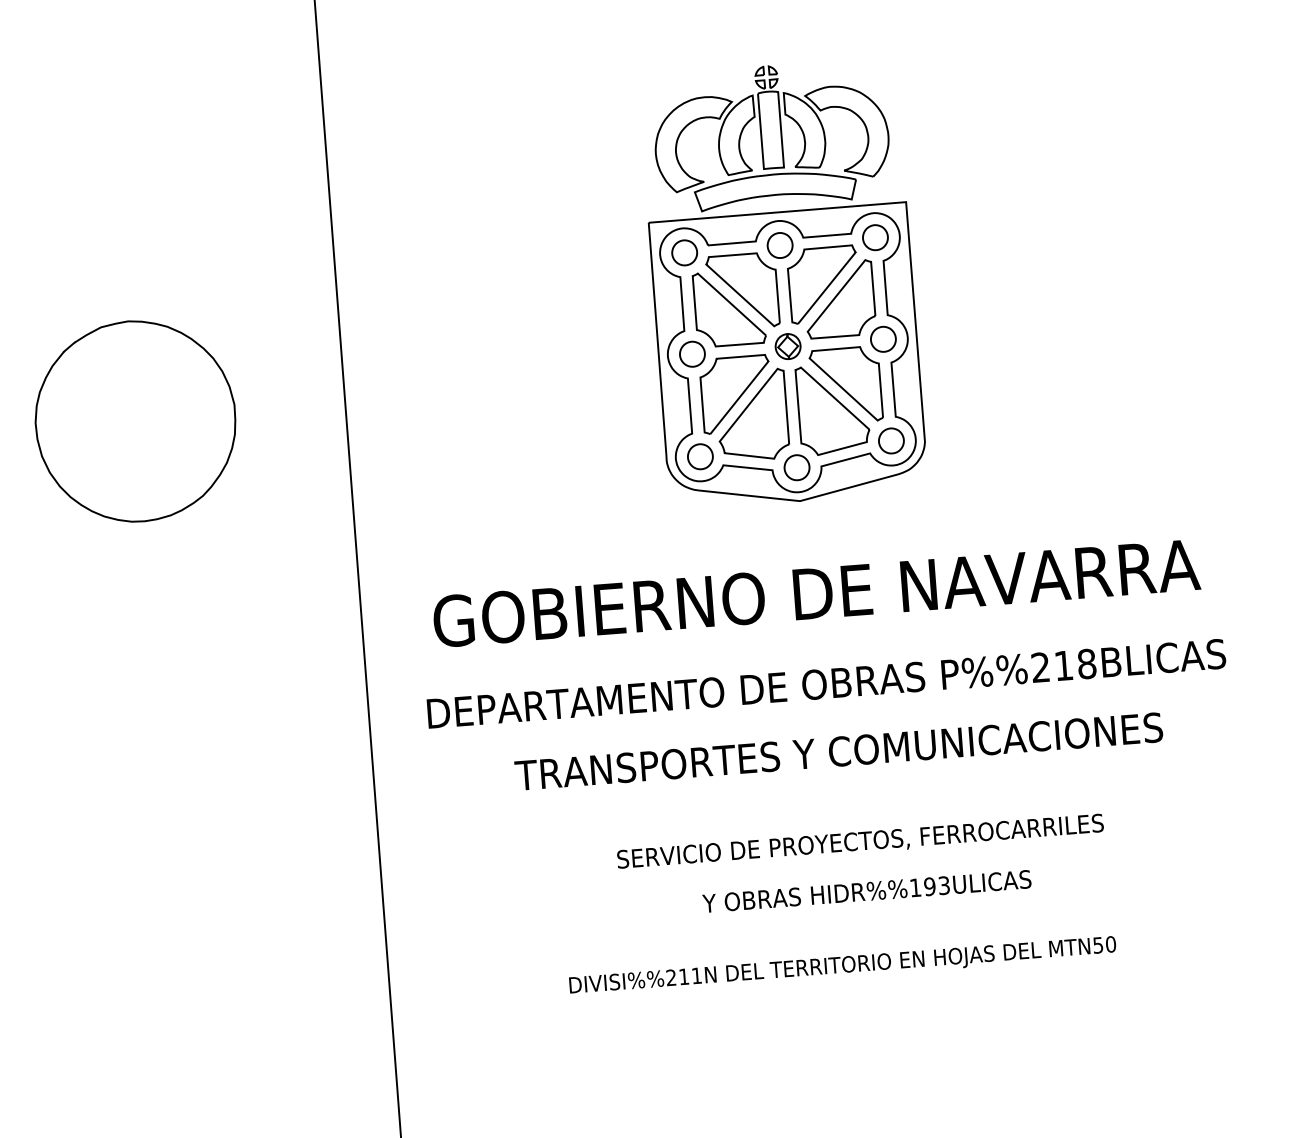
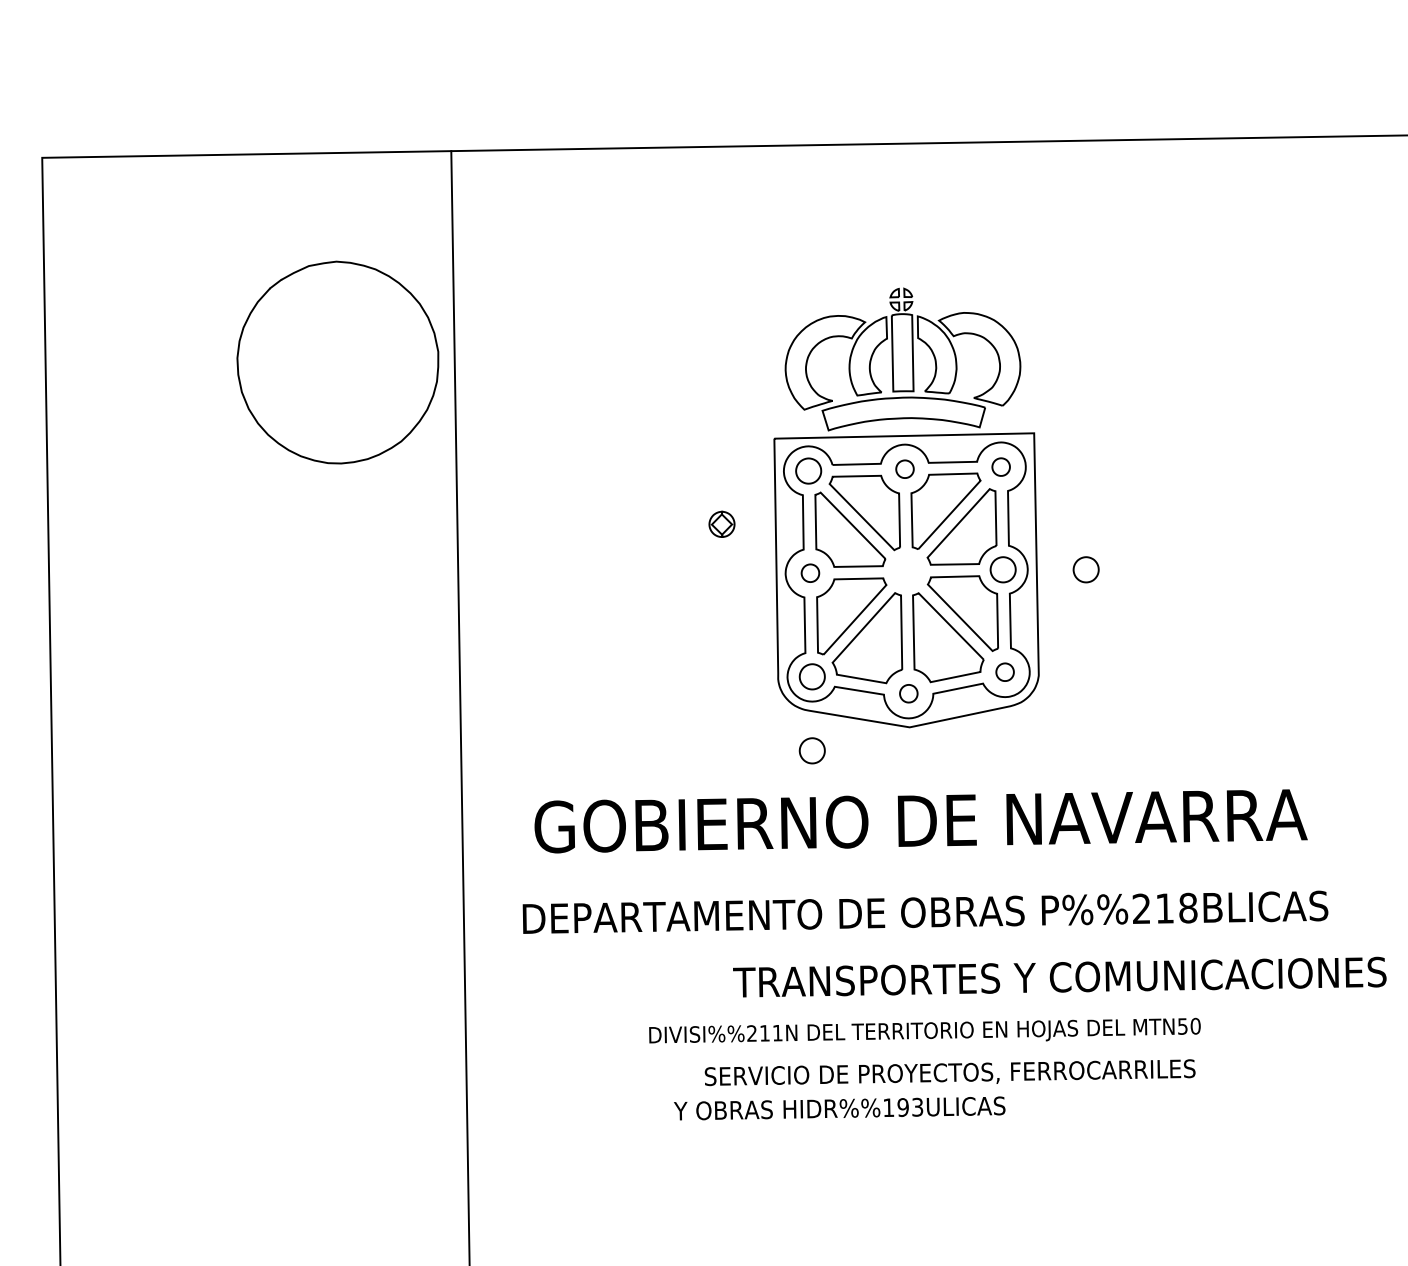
part: (874, 237) -> (1000, 466), size x0.7
part: (779, 244) -> (904, 468), size x0.7
part: (965, 334) -> (1085, 569), added
part: (787, 345) -> (721, 523), moved
part: (692, 353) -> (810, 572), size x0.7
part: (135, 421) -> (337, 362), moved
part: (890, 440) -> (1004, 671), size x0.7
part: (796, 467) -> (908, 693), size x0.7
part: (703, 529) -> (811, 750), added
text: (838, 750) -> (1059, 976), moved
text: (866, 891) -> (839, 1108), moved
text: (842, 964) -> (924, 1030), moved

